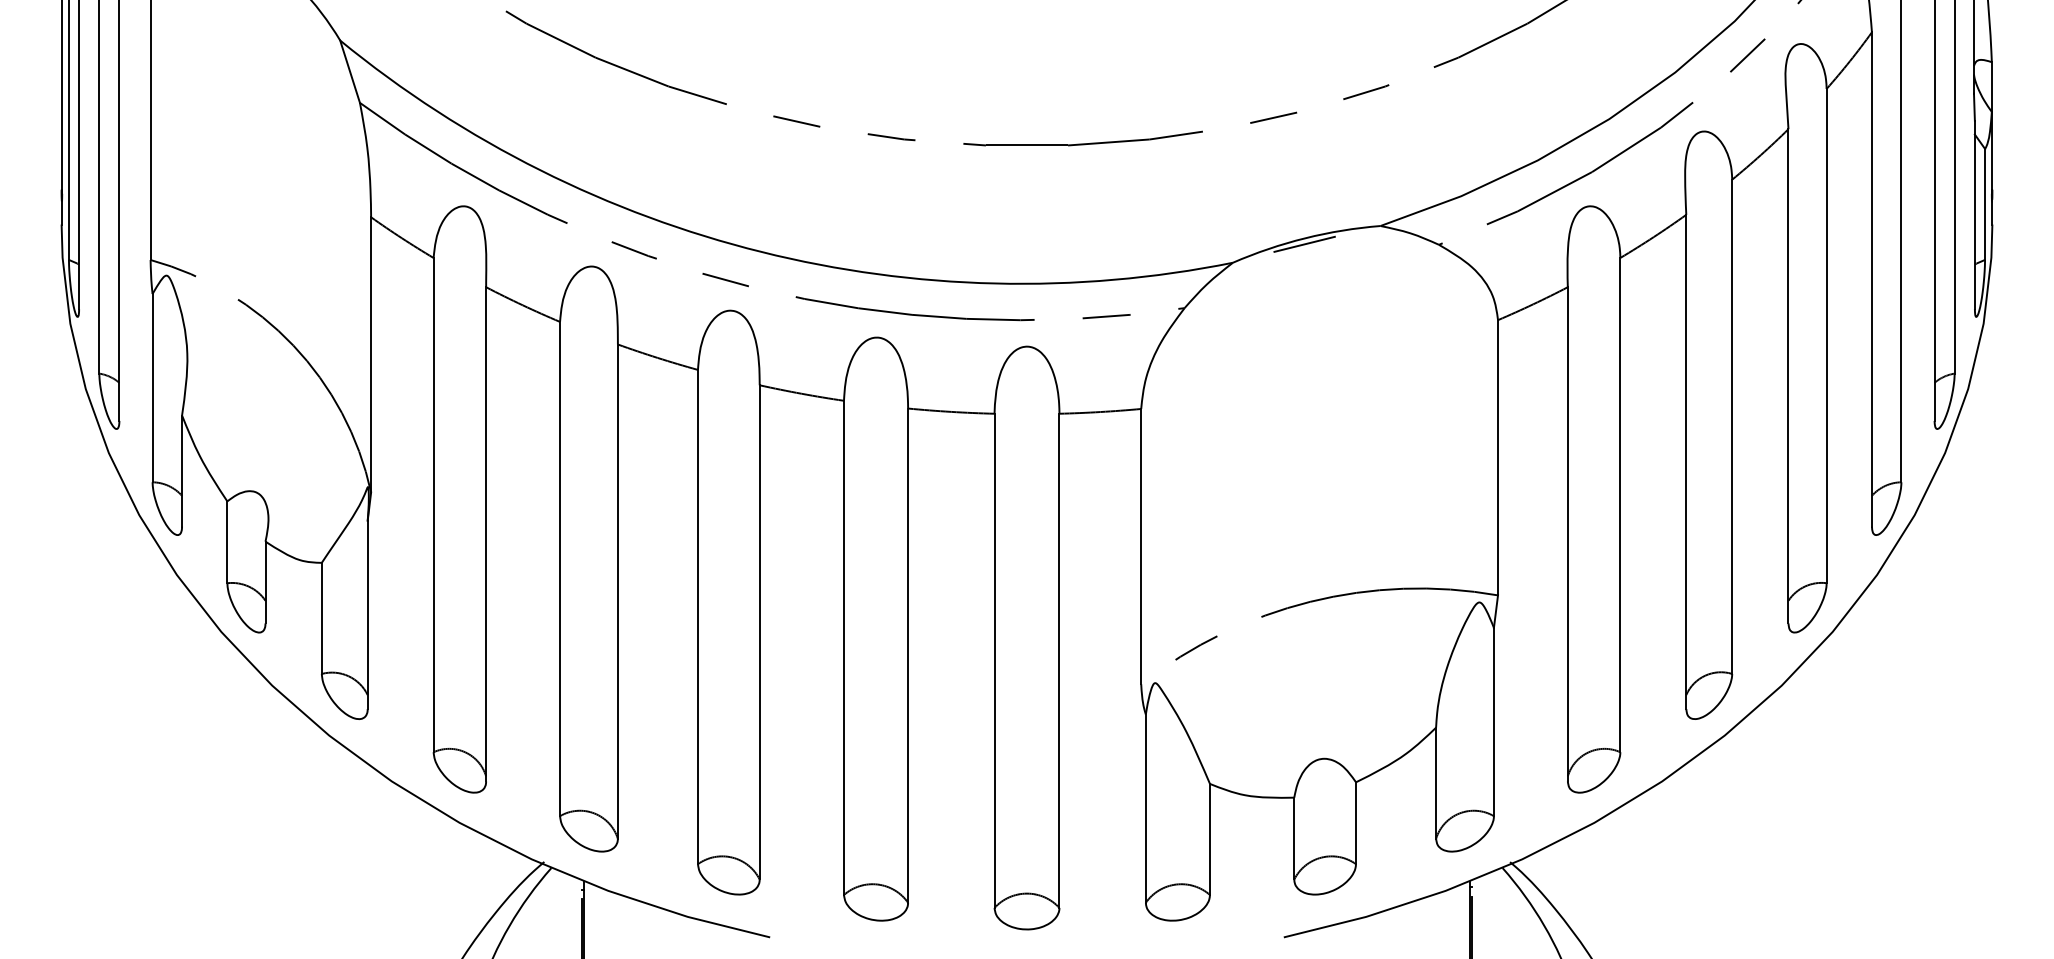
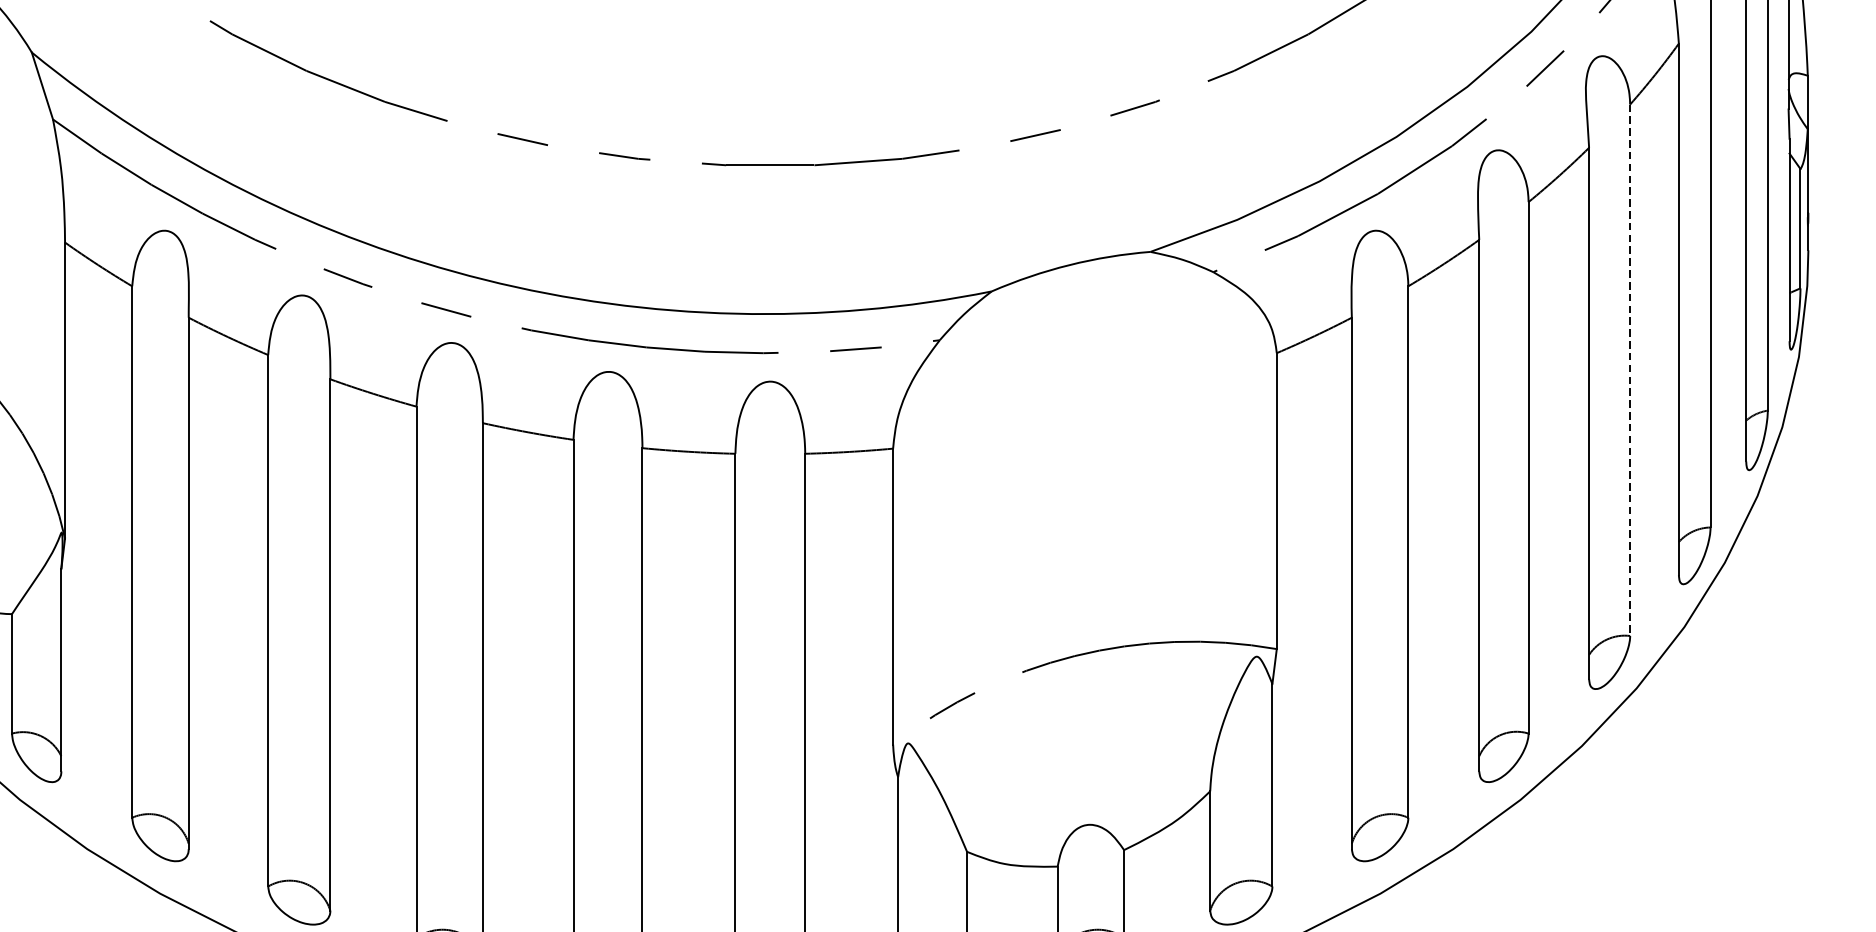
line: (1304, 243) -> (1068, 270), removed
line: (1826, 336) -> (1630, 370), solid -> dashed

